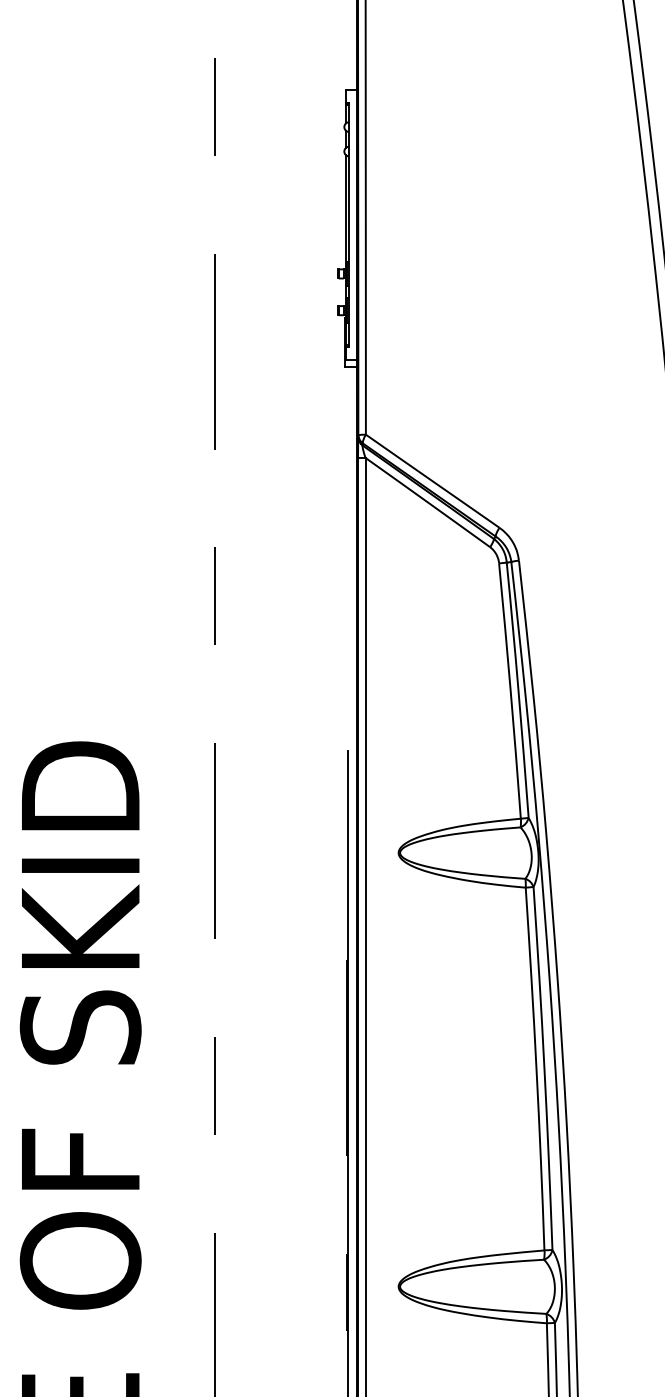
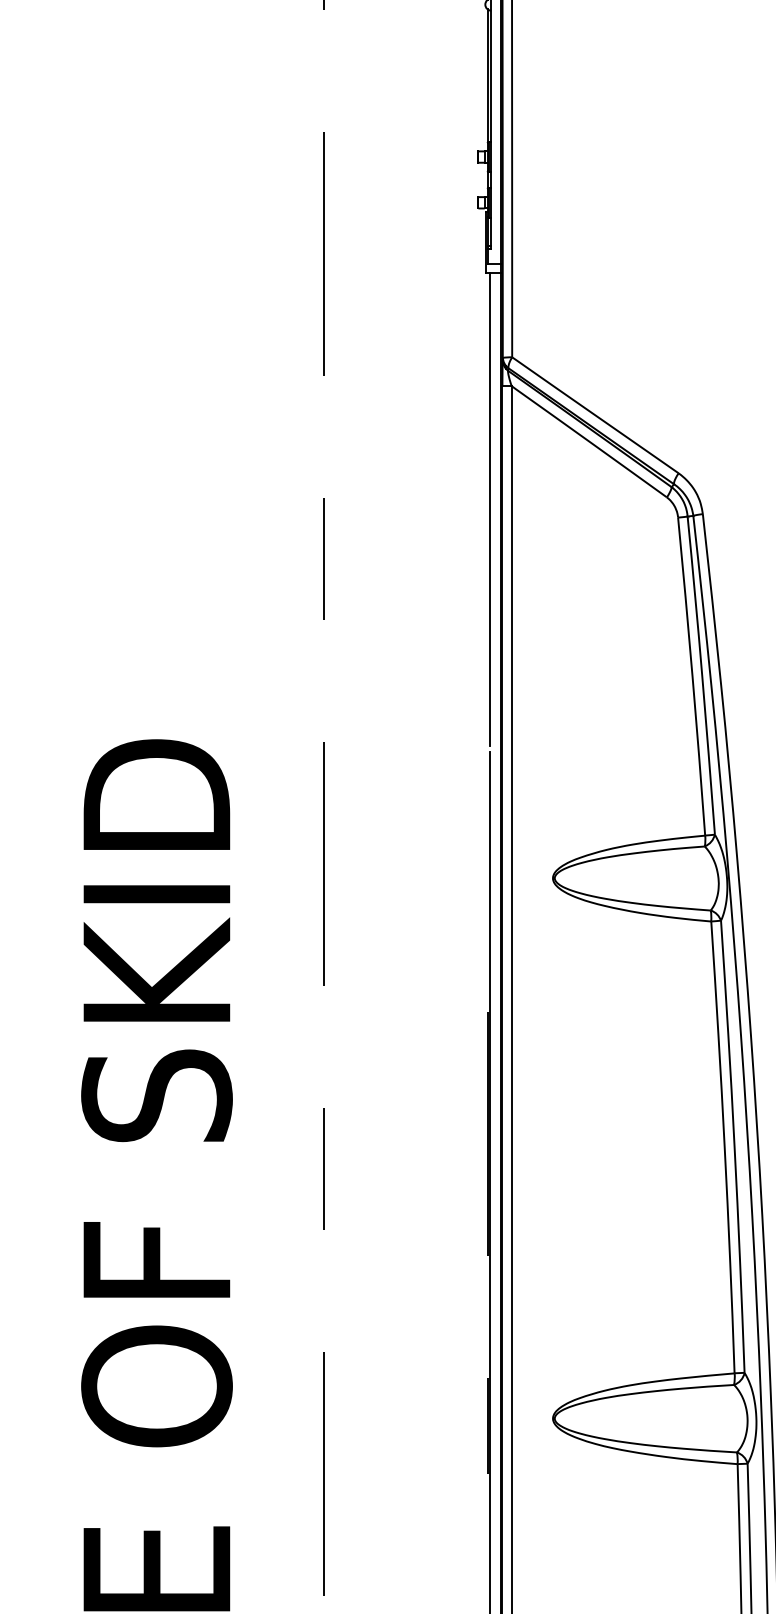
line: (347, 556) -> (489, 509), added

